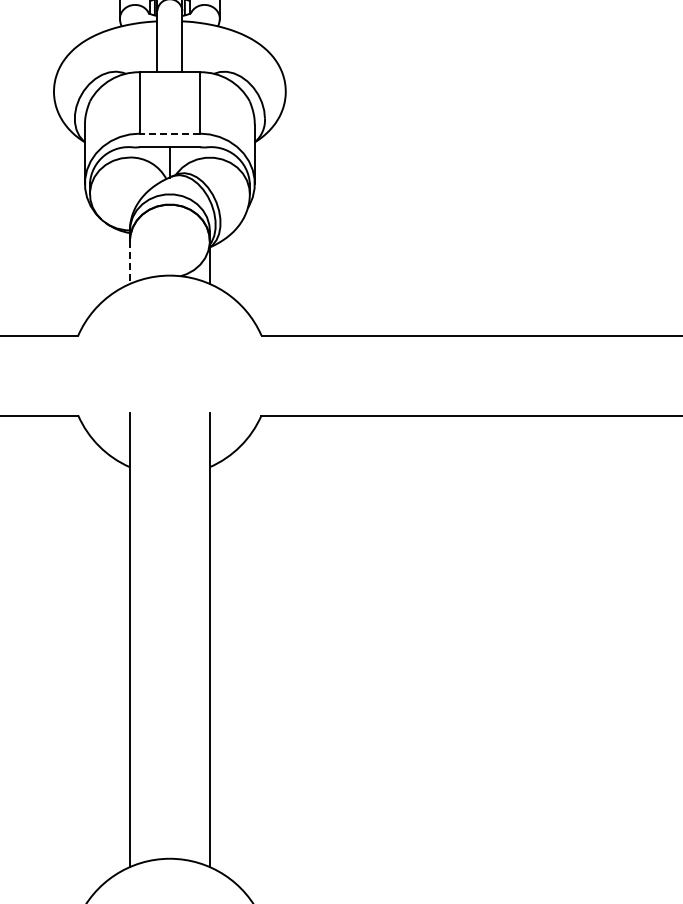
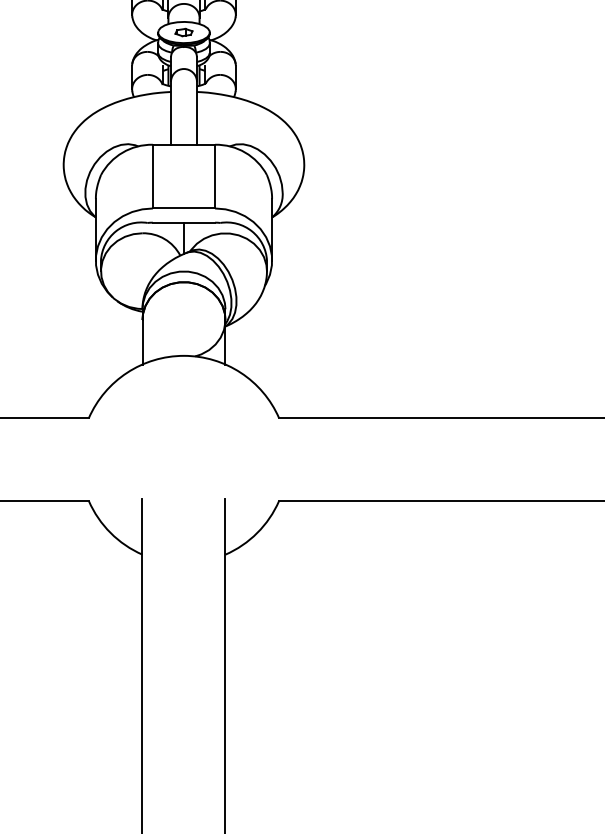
line: (169, 133) -> (183, 208), dashed -> solid
line: (129, 263) -> (142, 343), dashed -> solid

